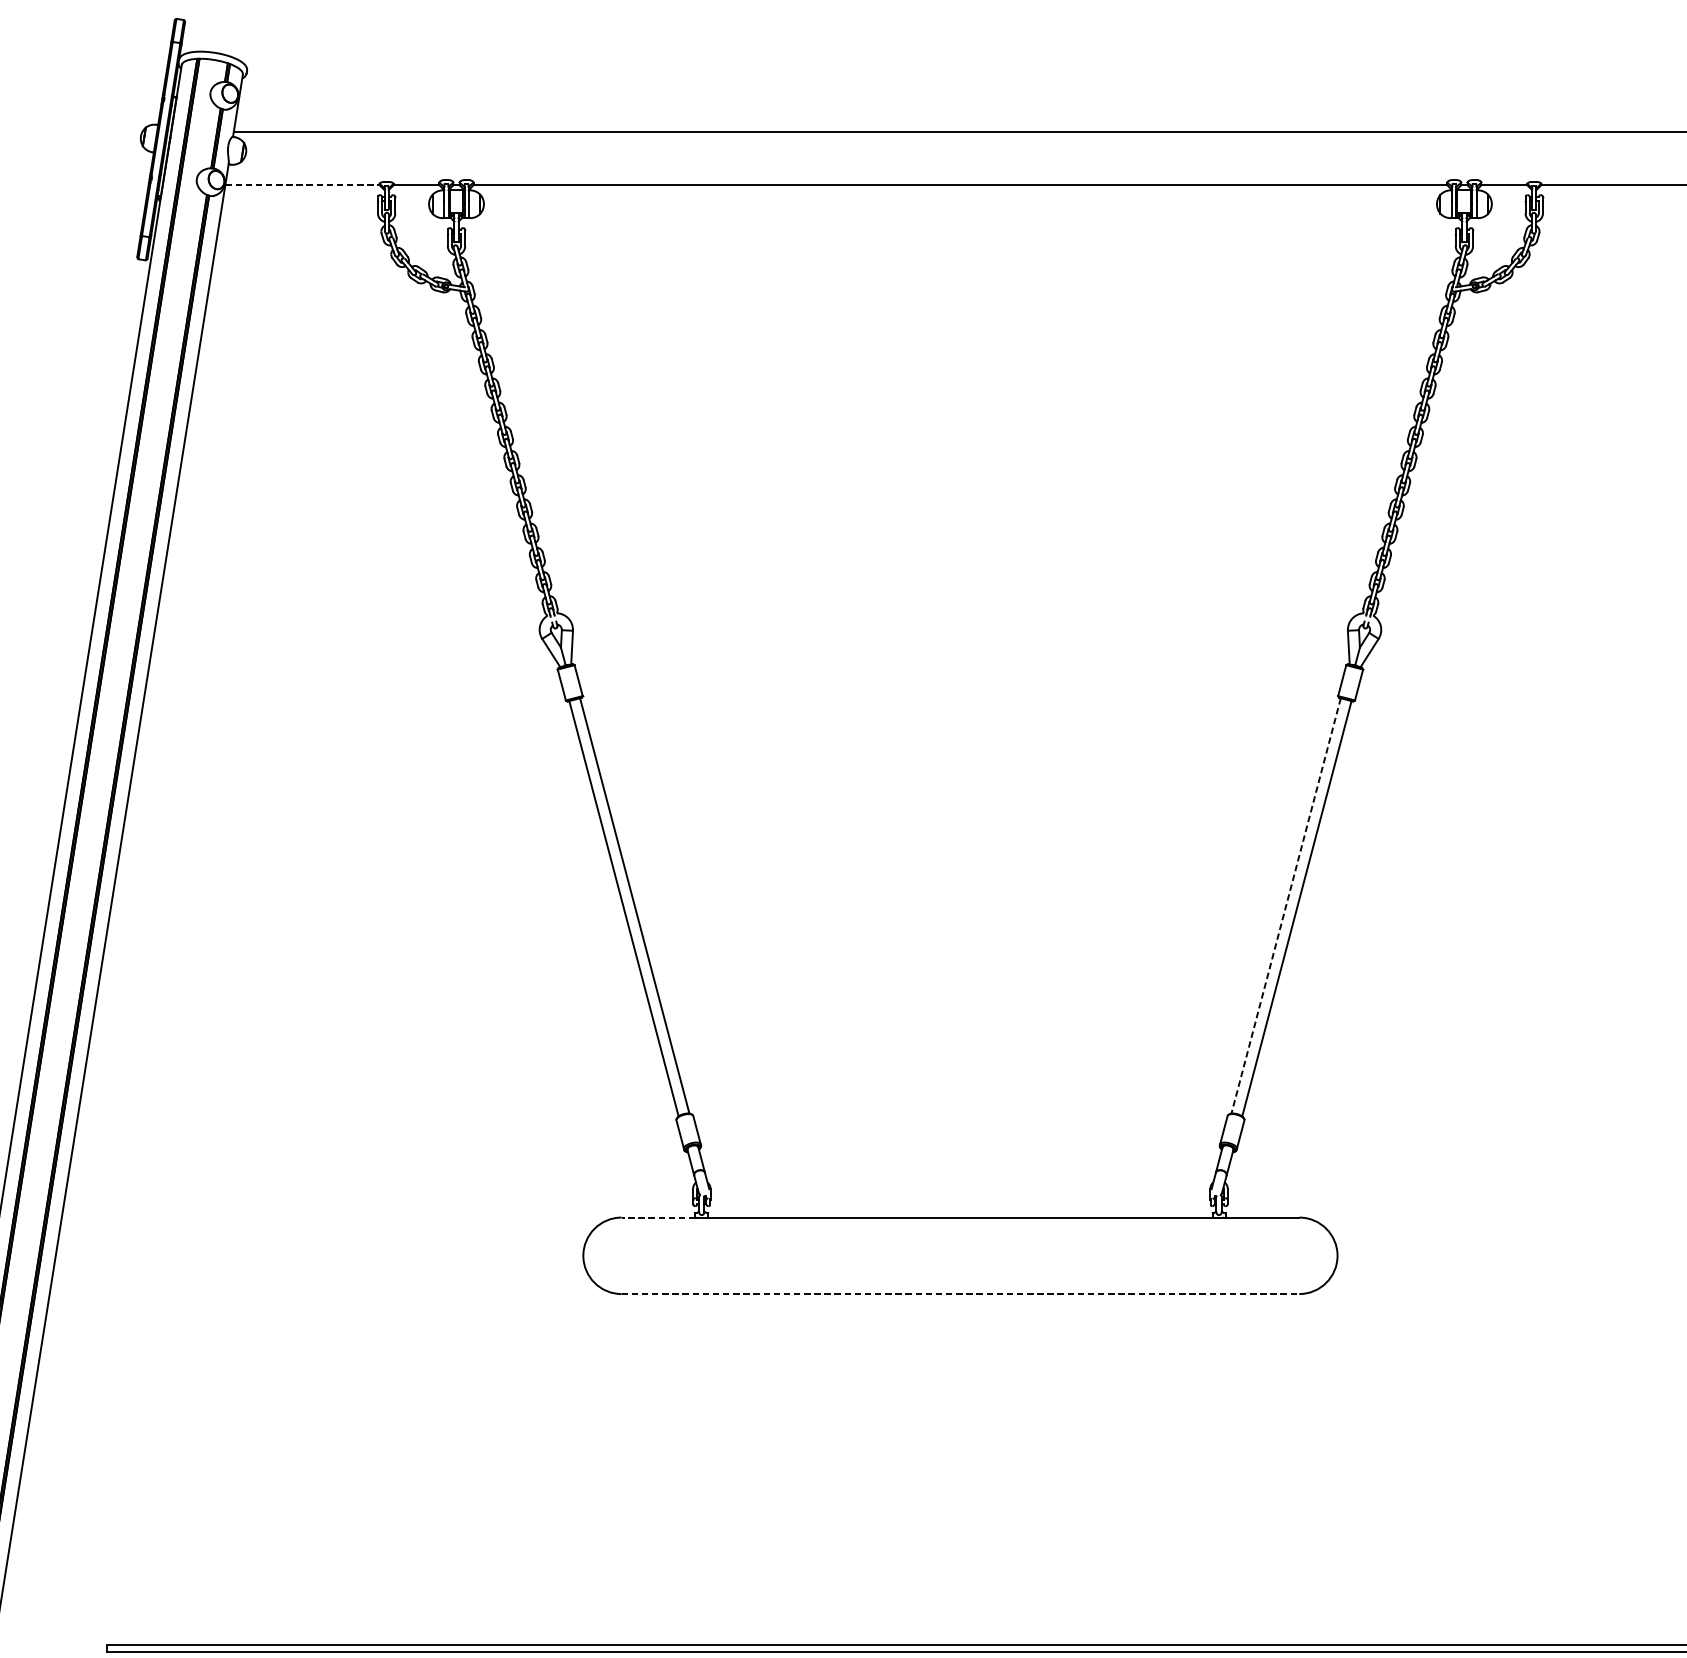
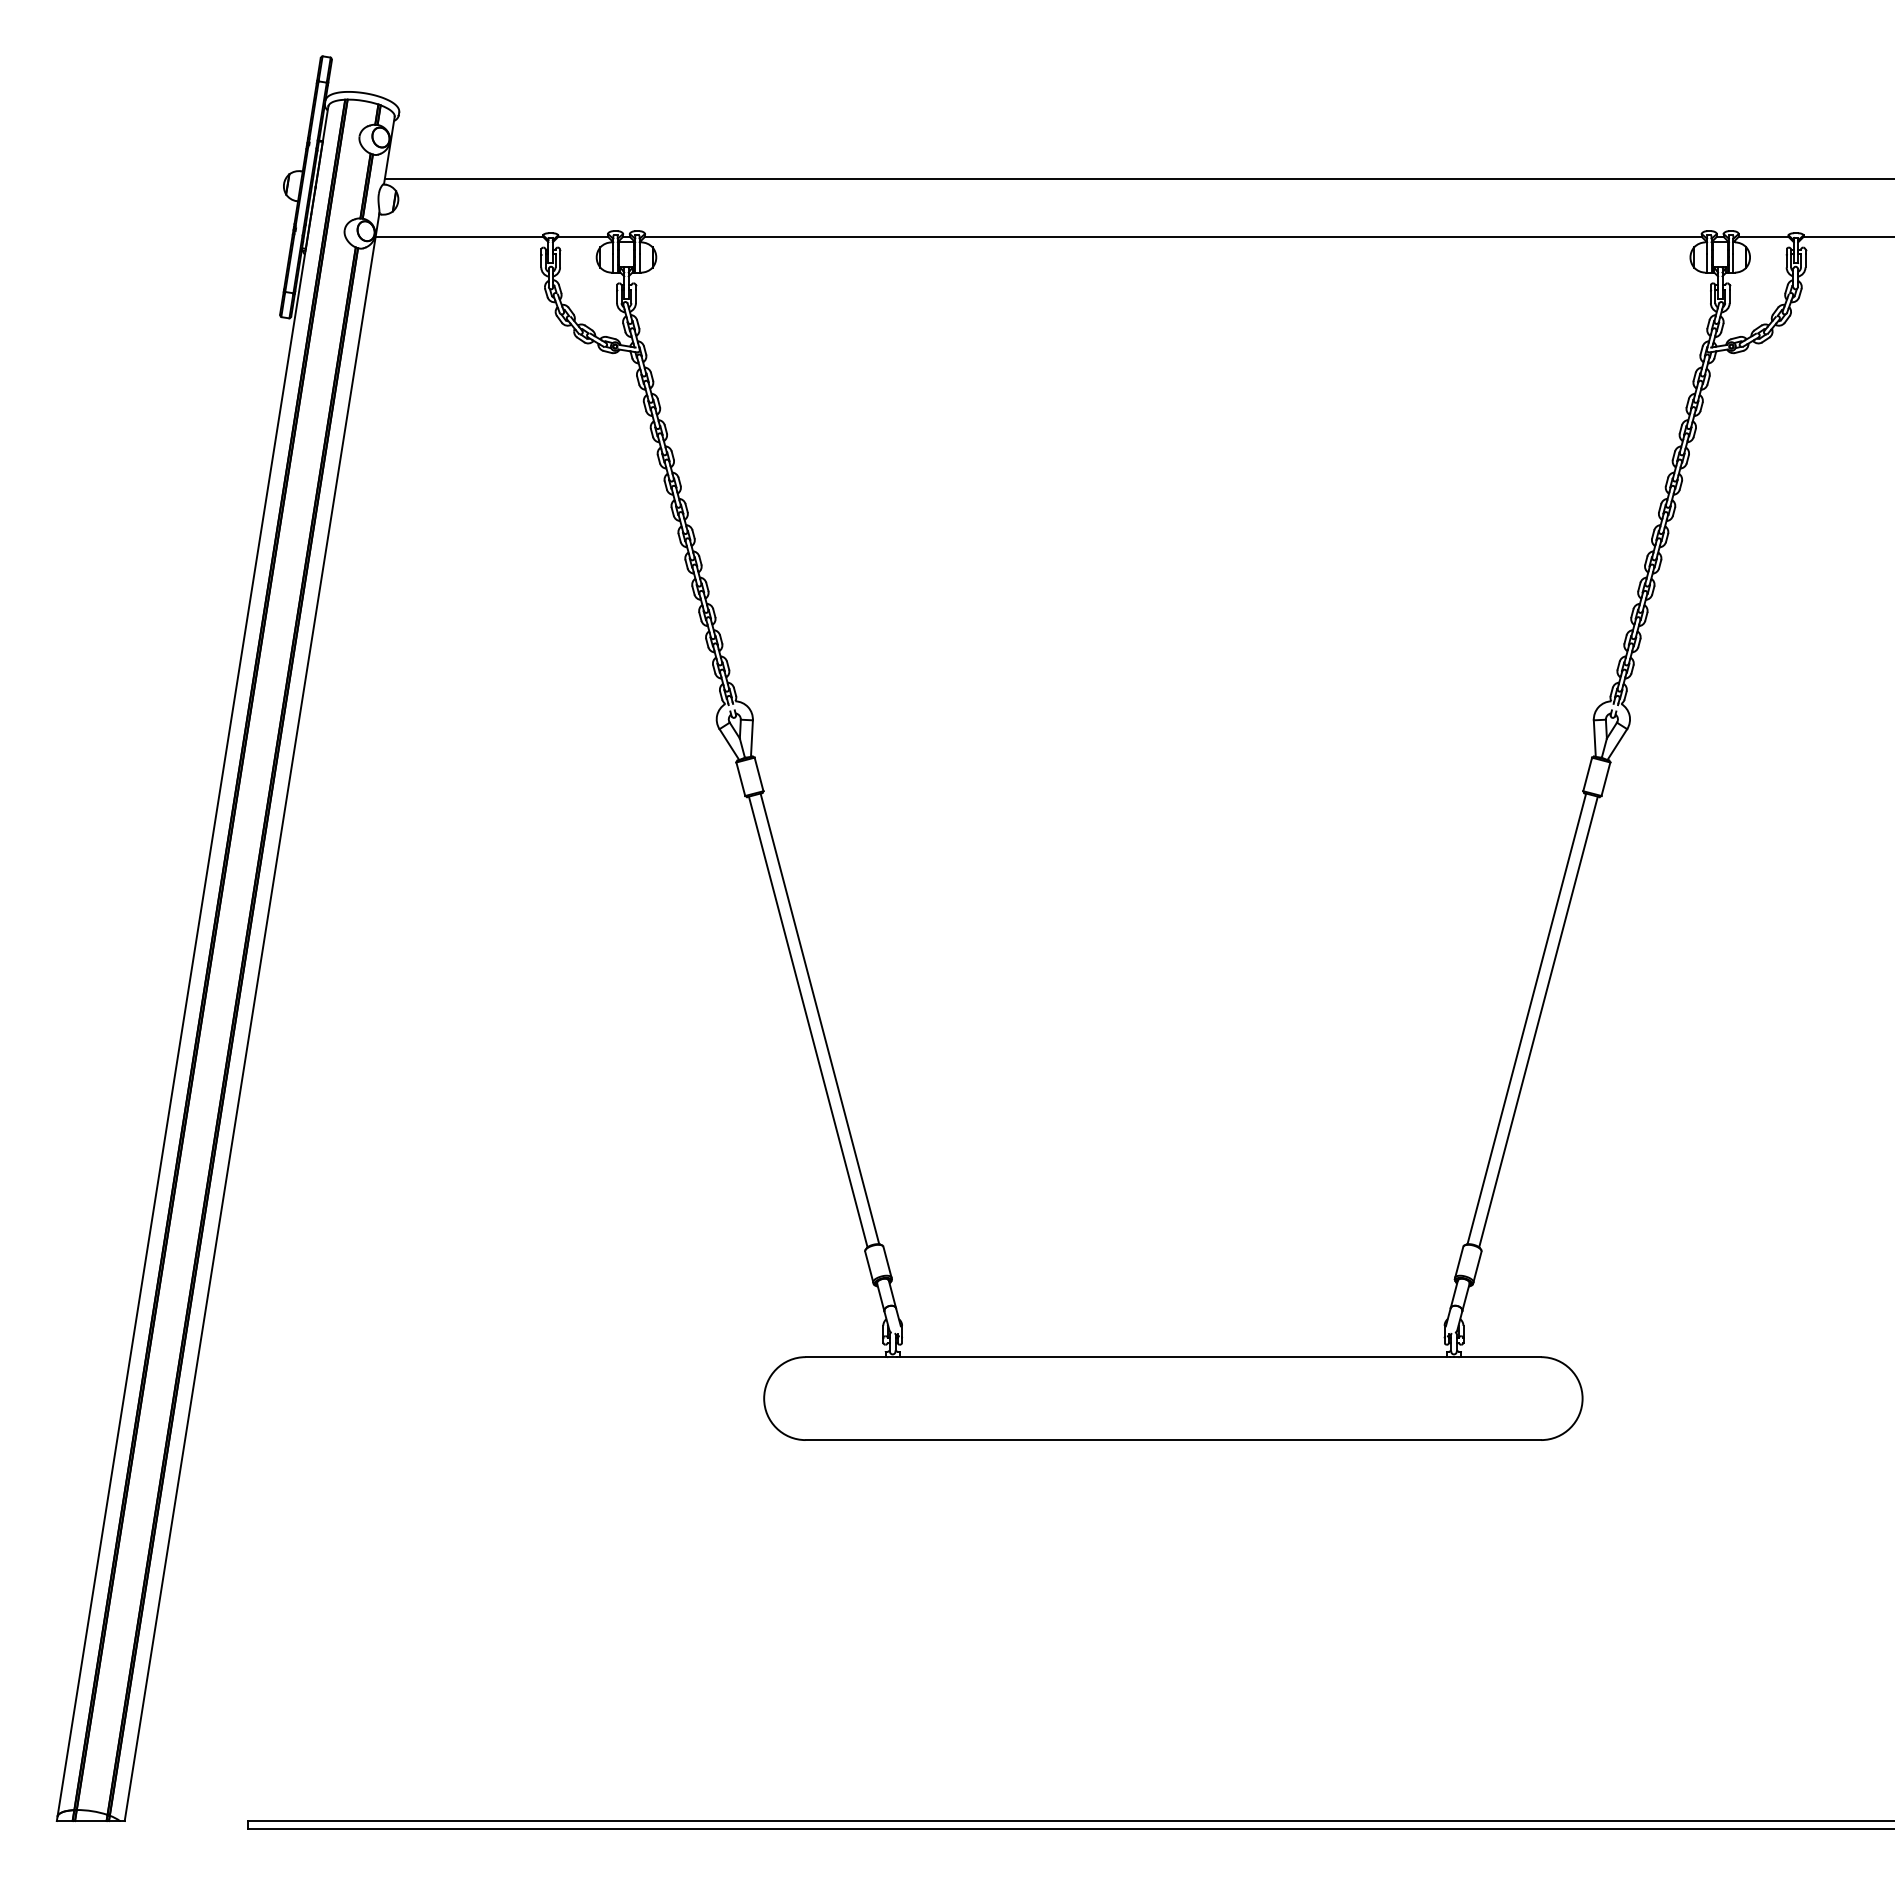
line: (302, 184) -> (459, 236), dashed -> solid
line: (1285, 906) -> (1526, 1019), dashed -> solid
line: (658, 1217) -> (845, 1357), dashed -> solid
line: (960, 1294) -> (1173, 1440), dashed -> solid

